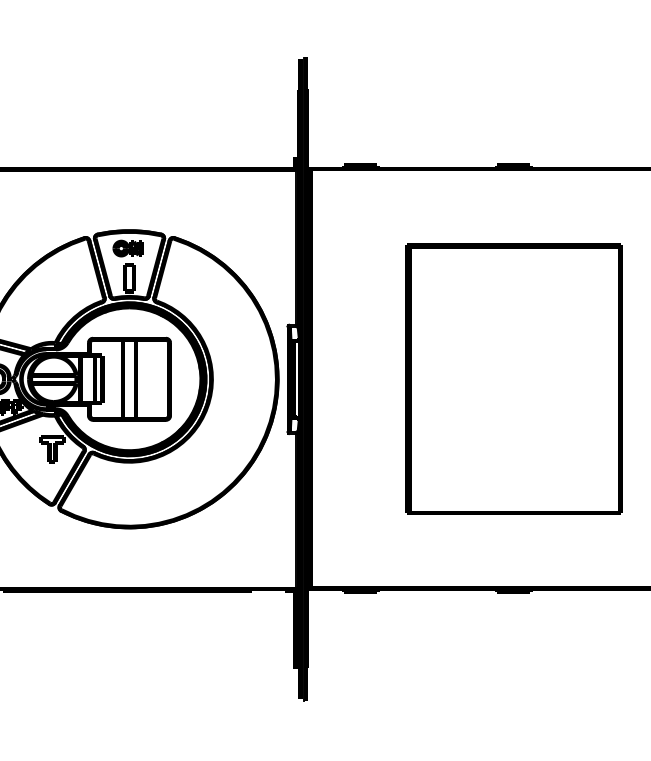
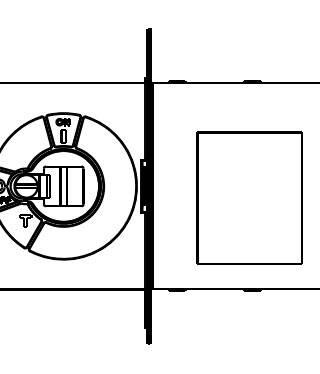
part: (513, 377) -> (249, 197), moved

